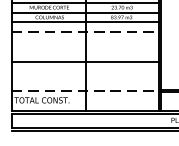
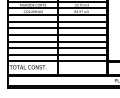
line: (85, 31) -> (57, 21), dashed -> solid
line: (85, 42) -> (57, 28), added
line: (85, 51) -> (57, 34), added
line: (85, 72) -> (57, 48), added
line: (85, 81) -> (57, 54), added
line: (85, 91) -> (57, 61), dashed -> solid

